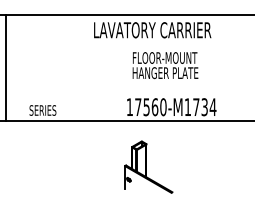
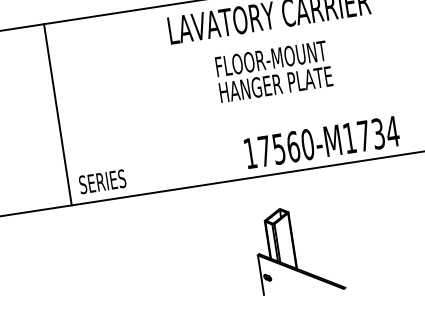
text: (165, 65) -> (273, 71), moved
line: (6, 68) -> (58, 115), moved

